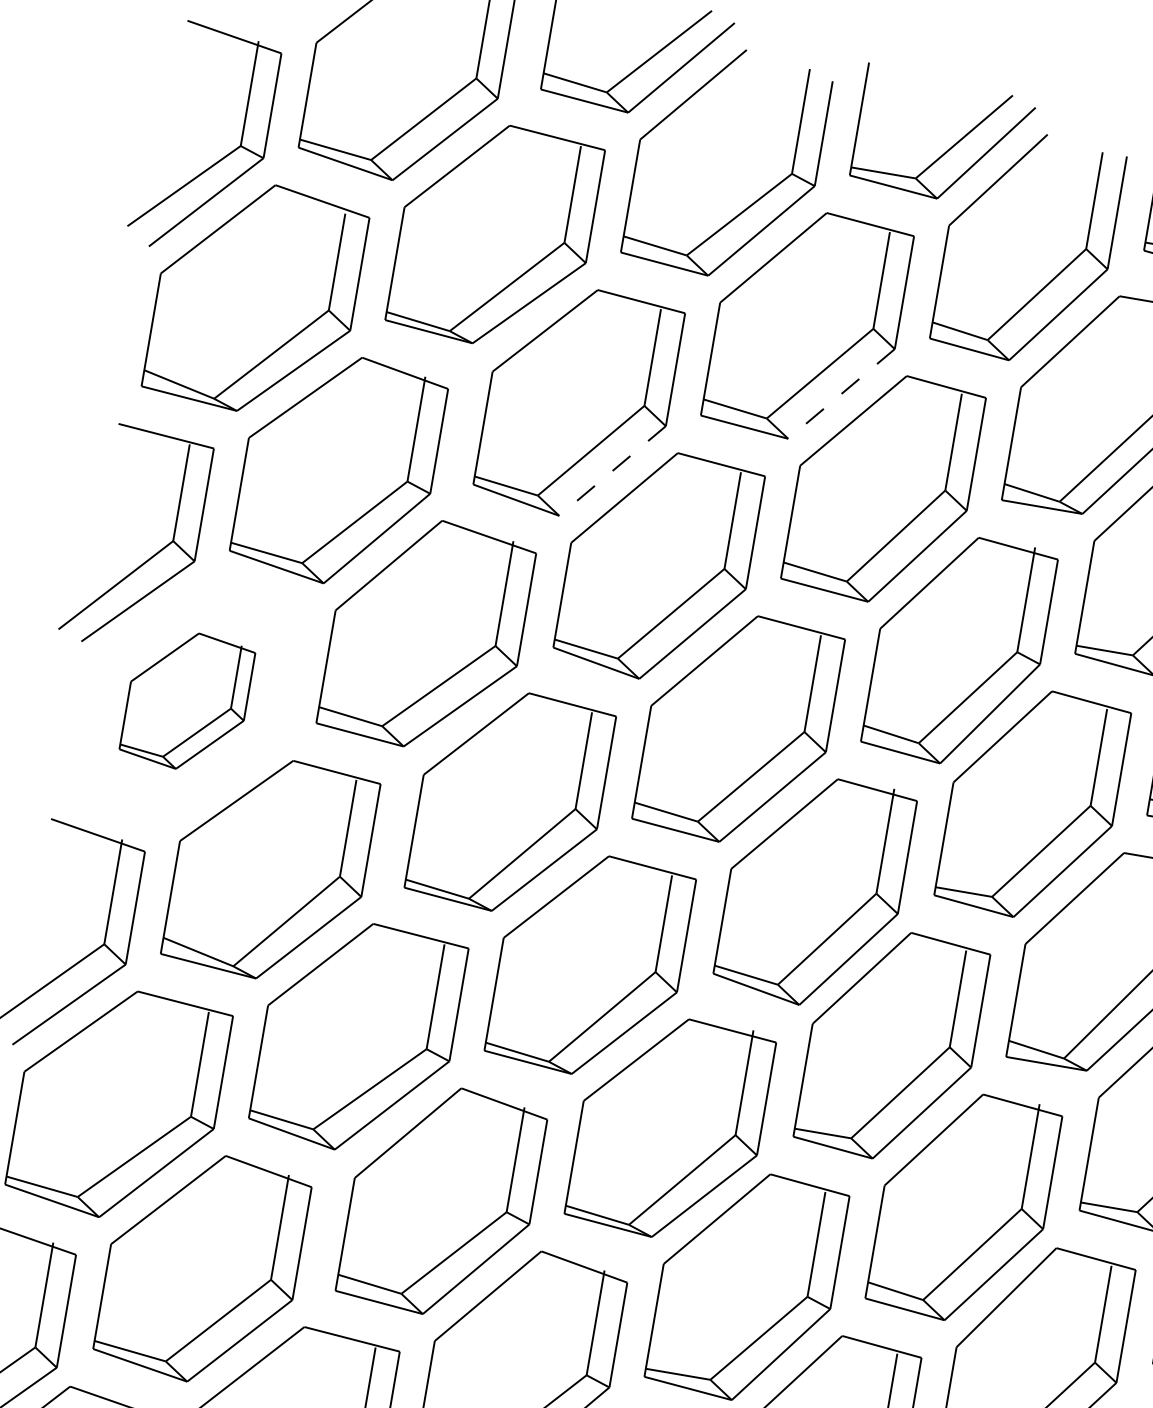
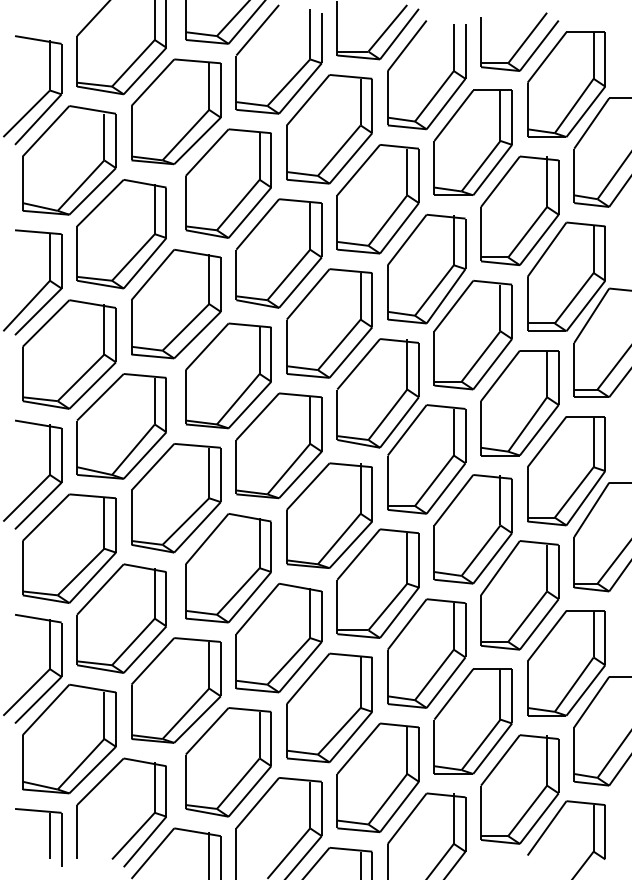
line: (840, 393) -> (350, 158), dashed -> solid
line: (611, 472) -> (249, 213), dashed -> solid
part: (187, 701) -> (69, 354), size x1.67

